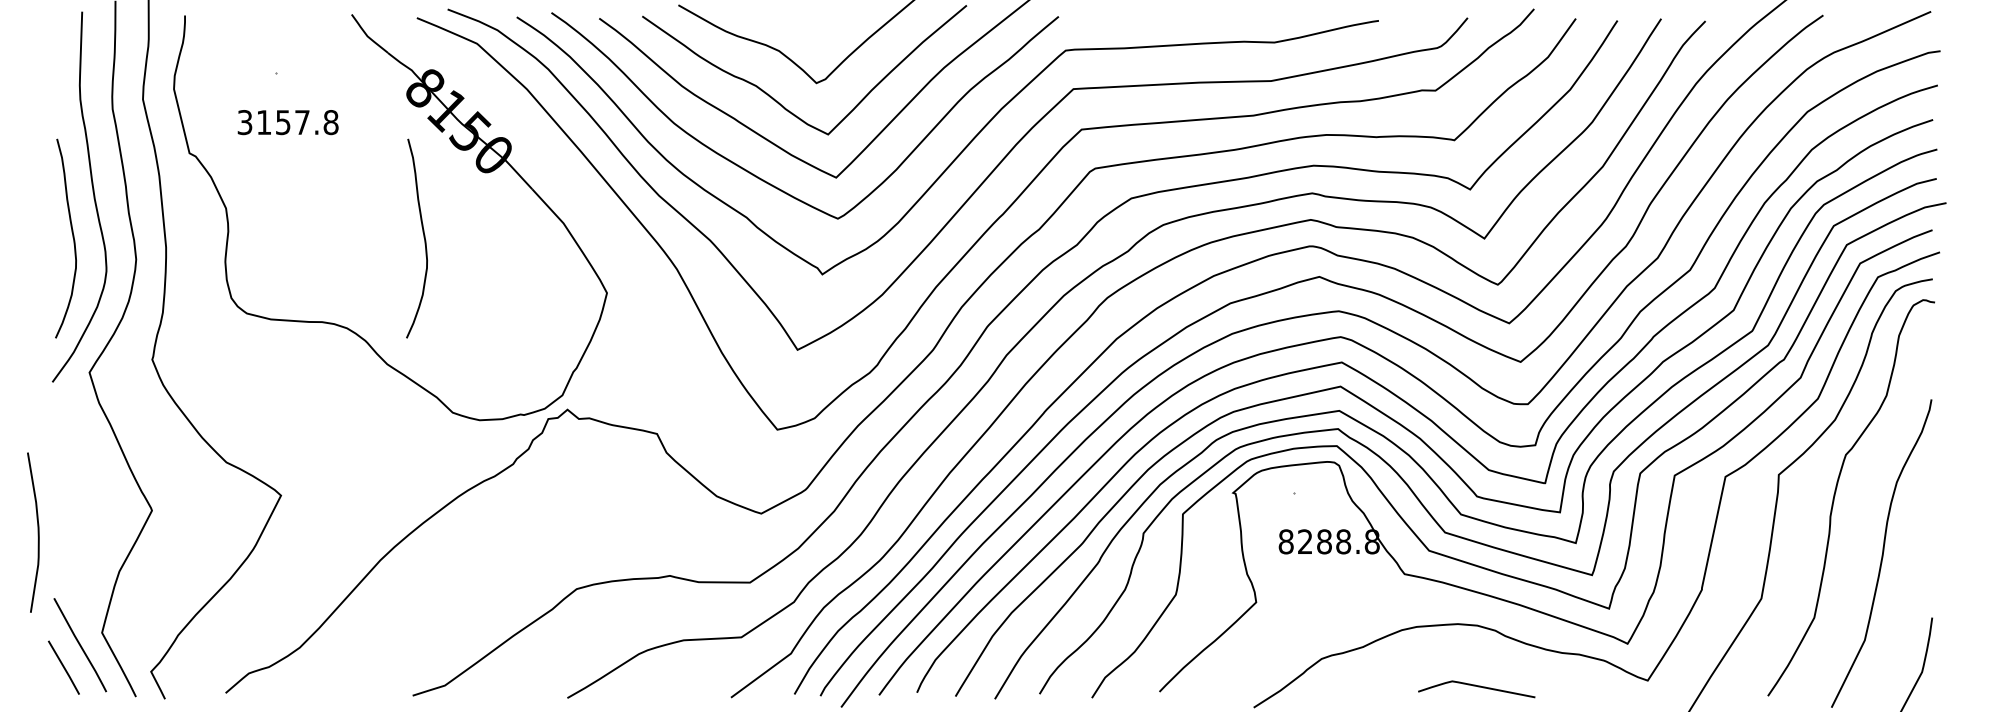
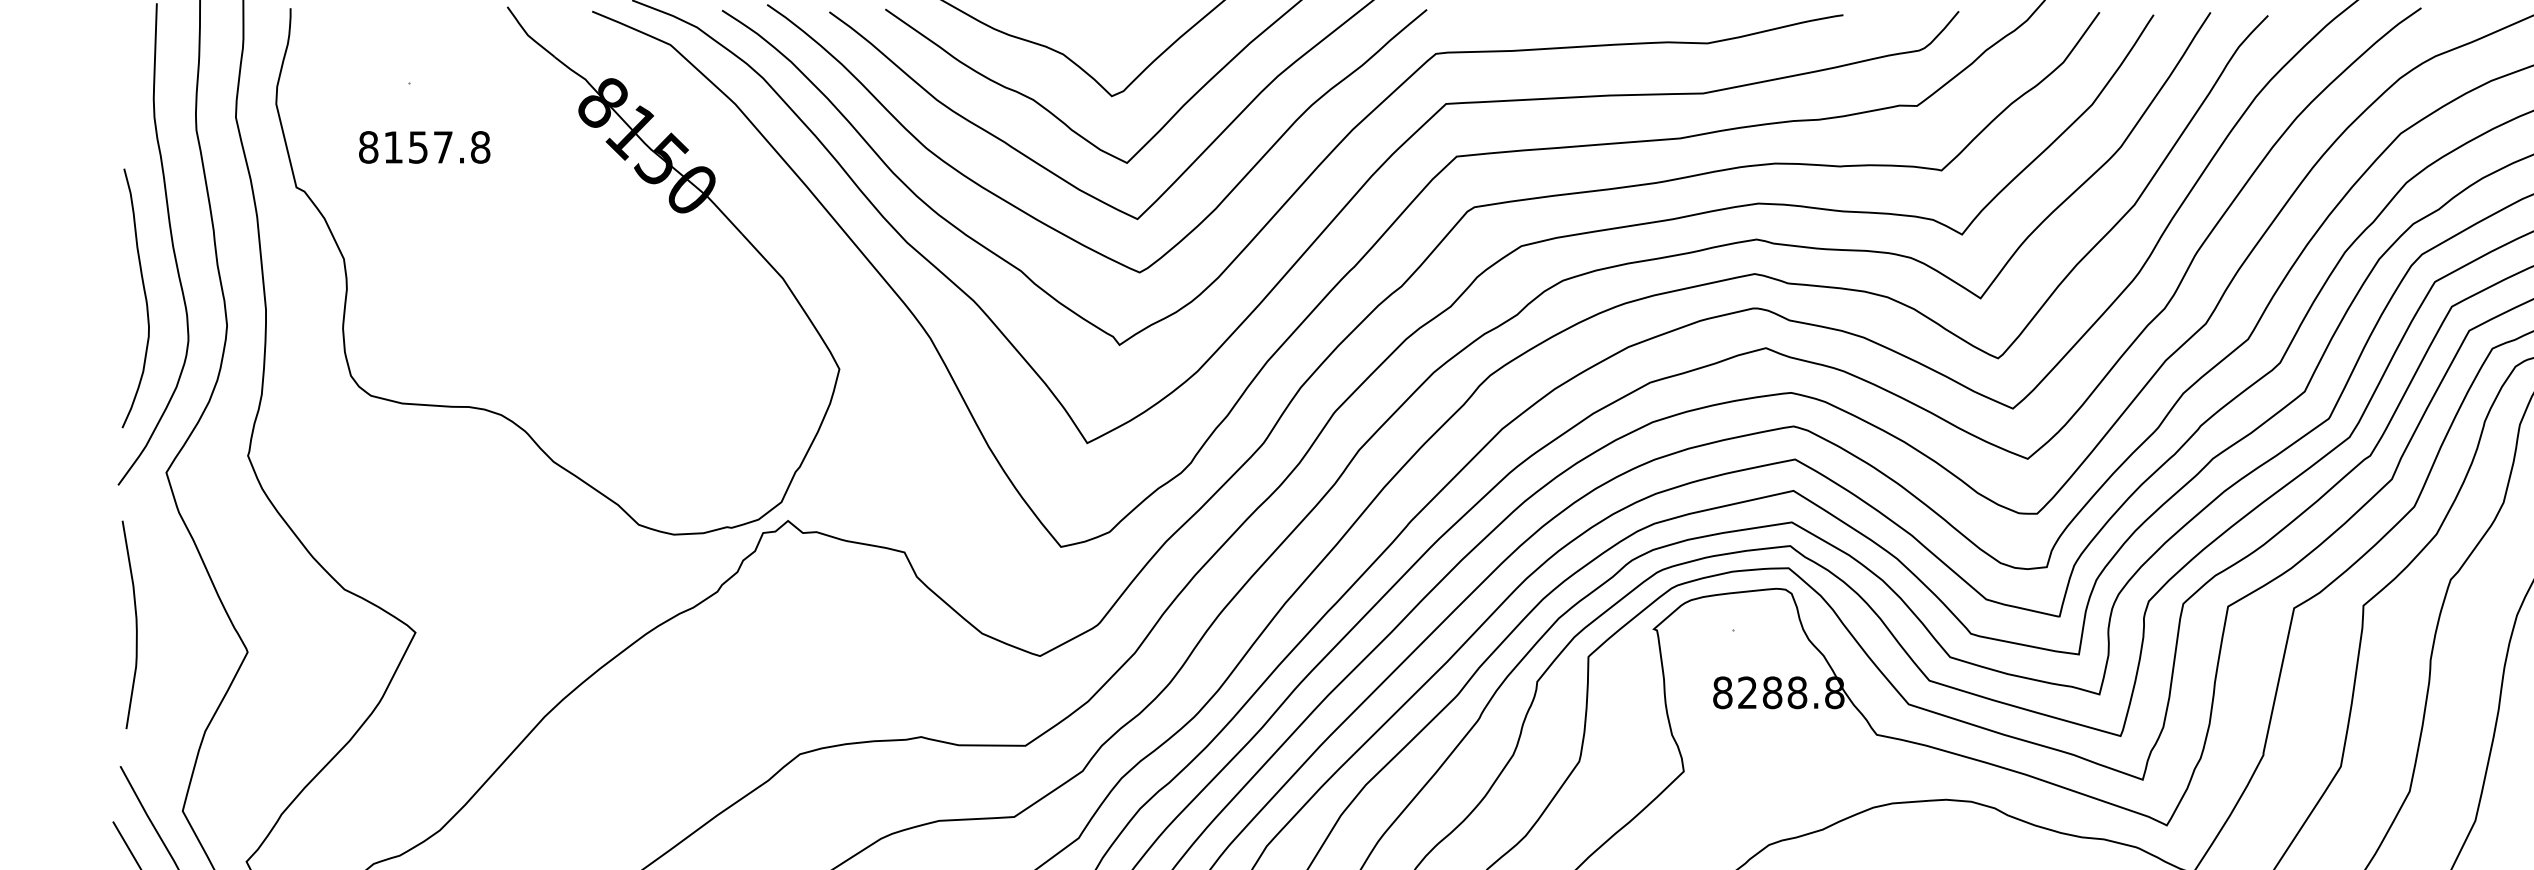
text: (244, 122) -> (367, 147), 3157.8 -> 8157.8
curve: (423, 237) -> (600, 296), removed
curve: (37, 532) -> (135, 624), moved

